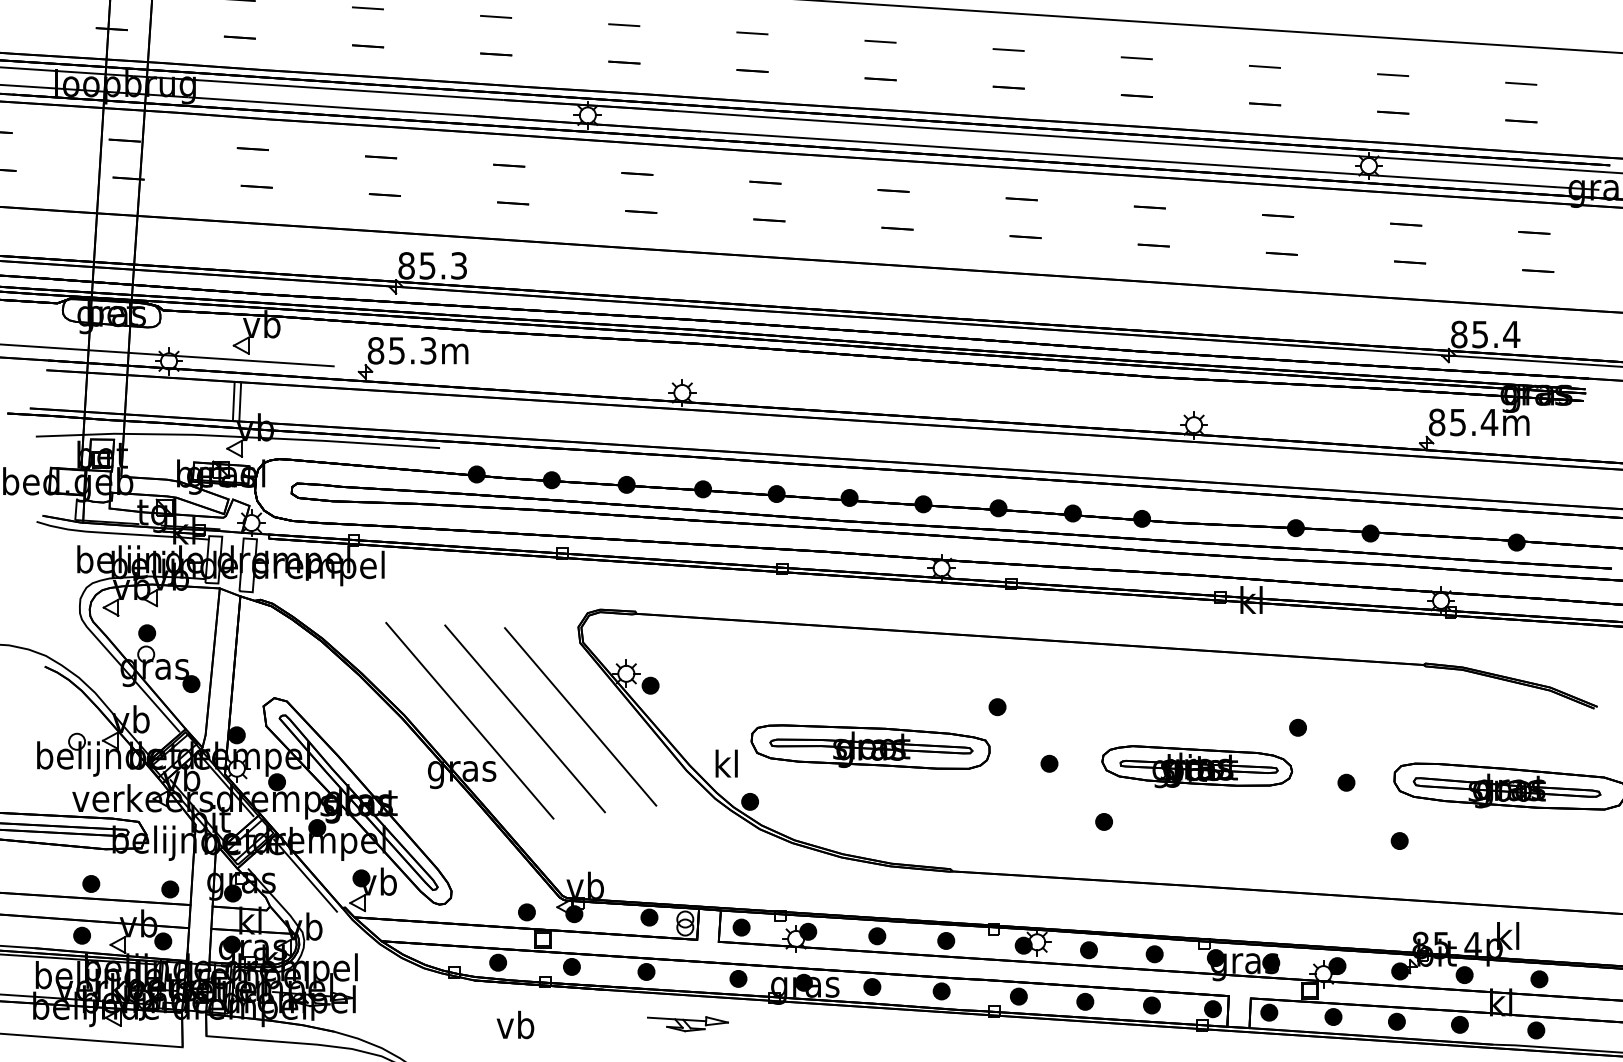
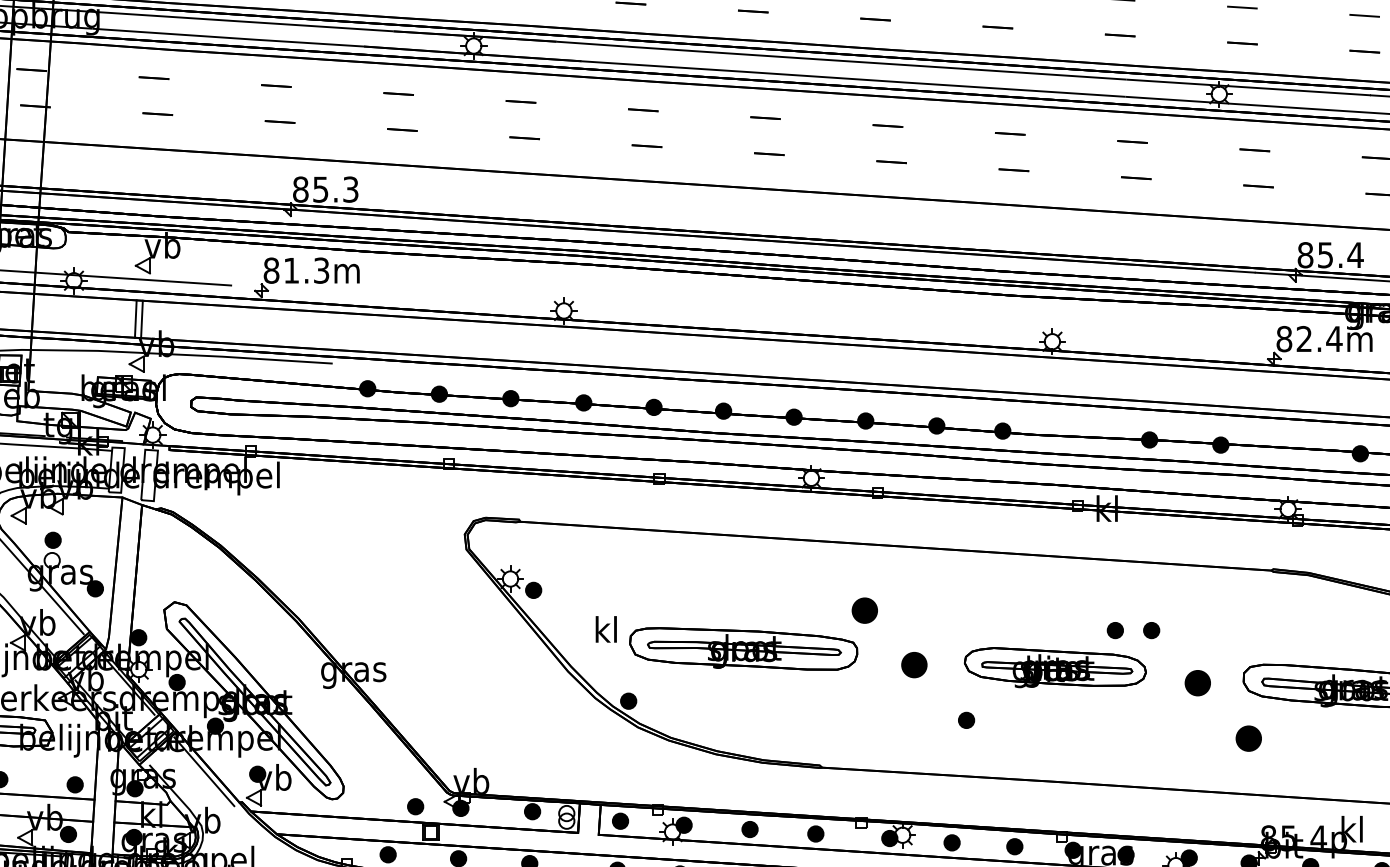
text: (396, 350) -> (291, 270), 85.3m -> 81.3m
text: (1457, 422) -> (1303, 339), 85.4m -> 82.4m
part: (997, 707) -> (864, 611), size x1.6
line: (580, 716) -> (466, 619), removed
line: (524, 718) -> (413, 621), removed
line: (469, 720) -> (360, 623), removed
part: (1259, 727) -> (1114, 630), added
text: (726, 763) -> (606, 629), moved
part: (1049, 763) -> (914, 664), size x1.6
part: (1346, 782) -> (1197, 682), size x1.6
part: (1399, 840) -> (1248, 738), size x1.6

